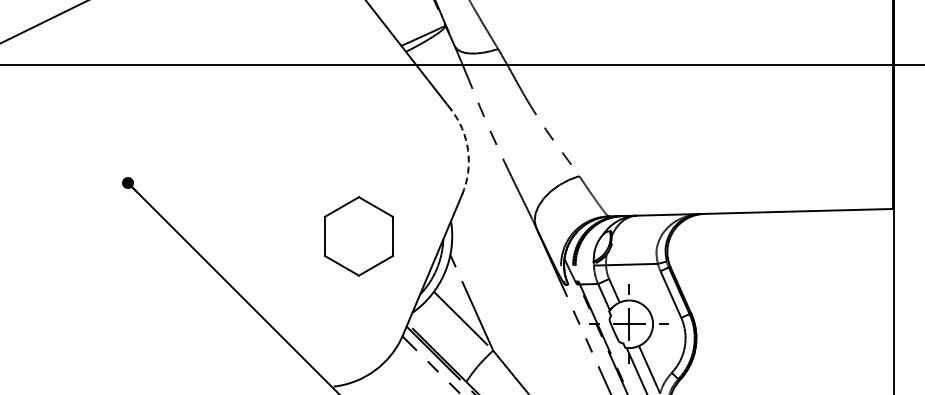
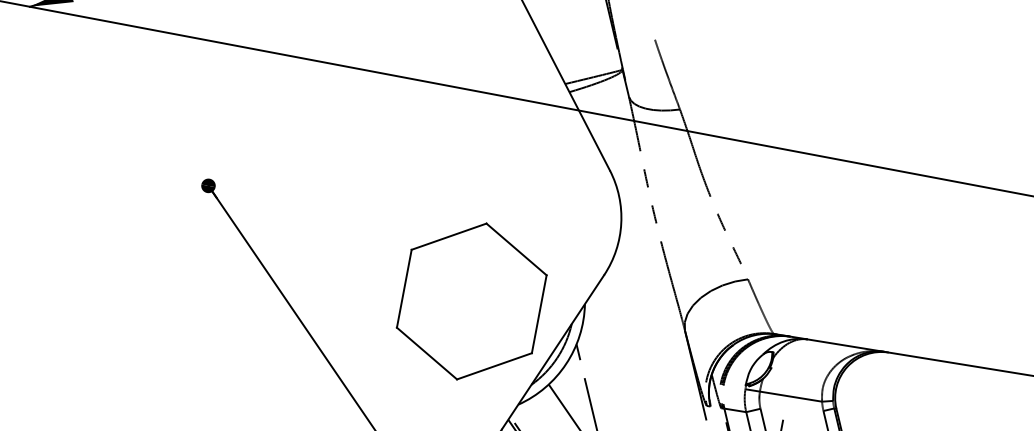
arc: (468, 150) -> (621, 223), dashed -> solid
part: (358, 236) -> (471, 301), size x1.67

